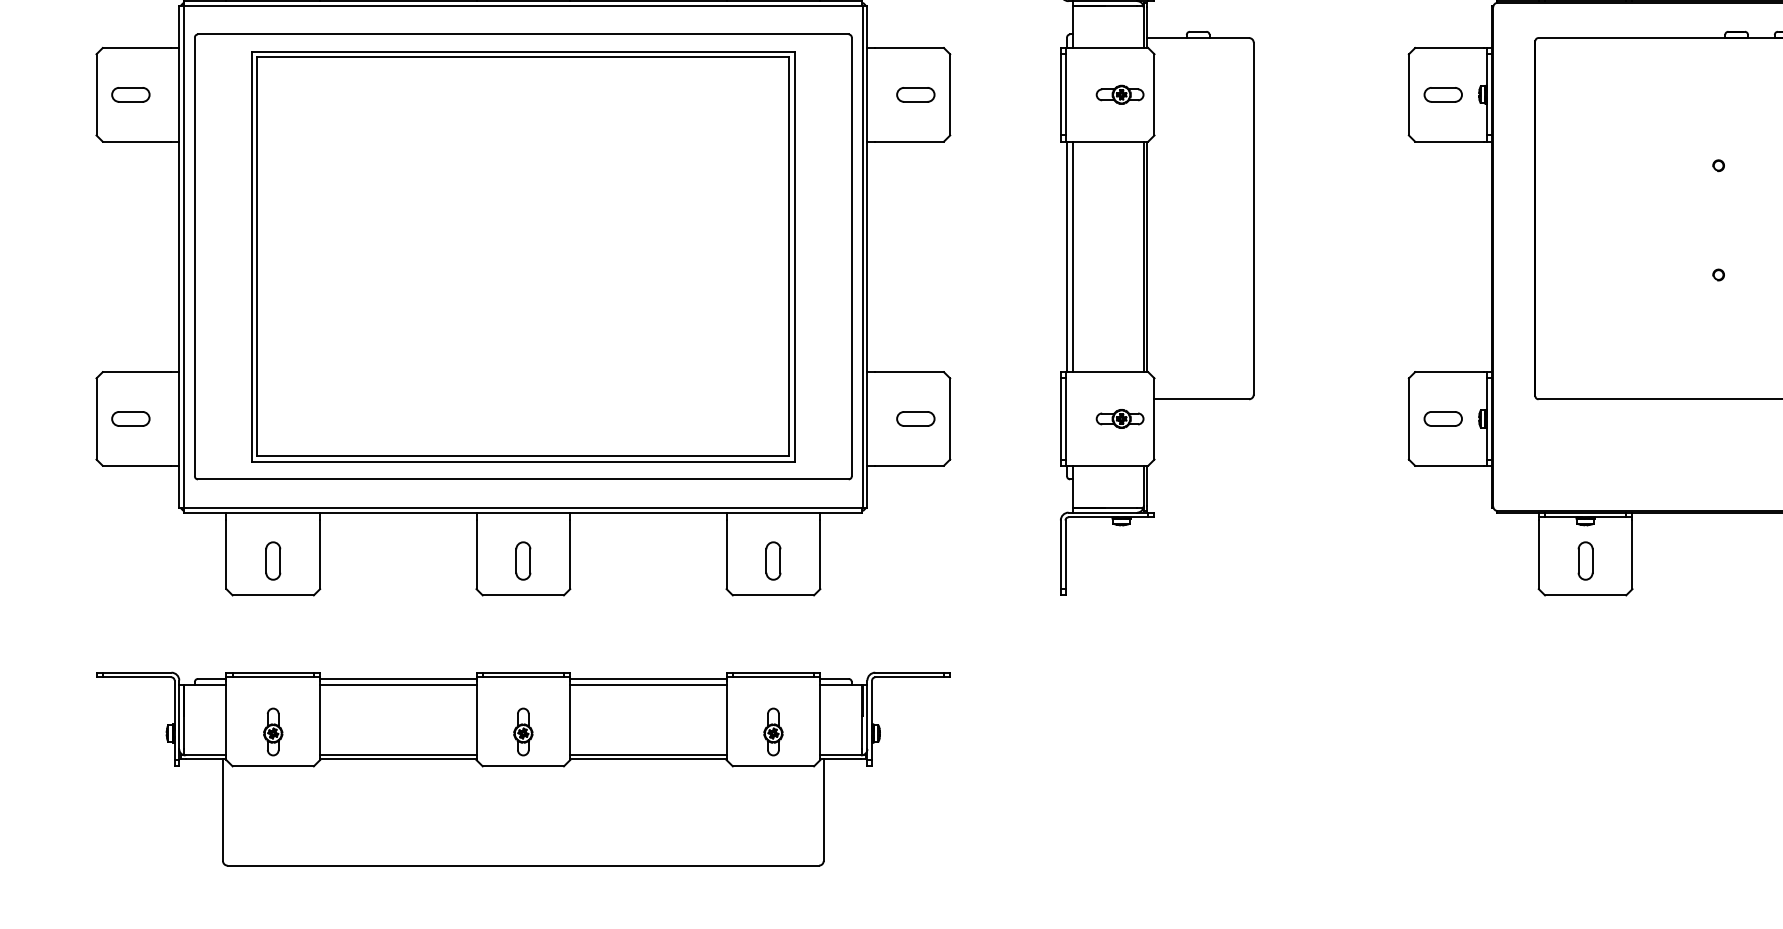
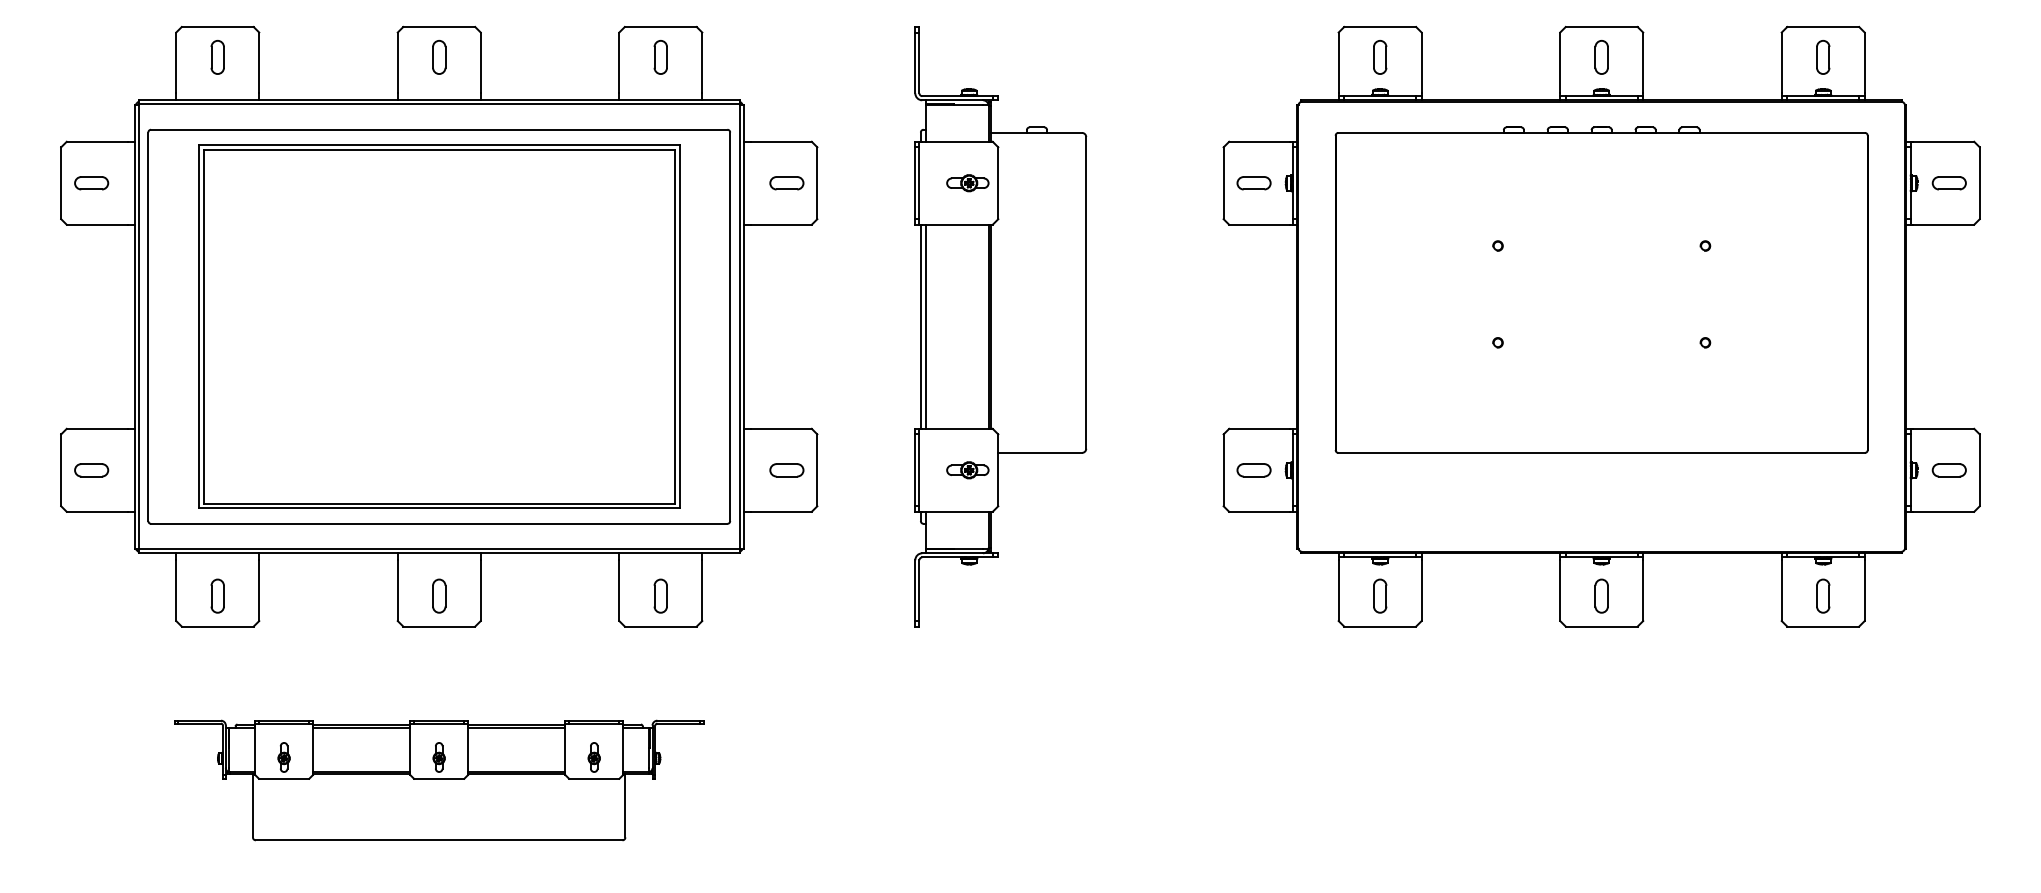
part: (522, 769) -> (438, 780), size x0.7

